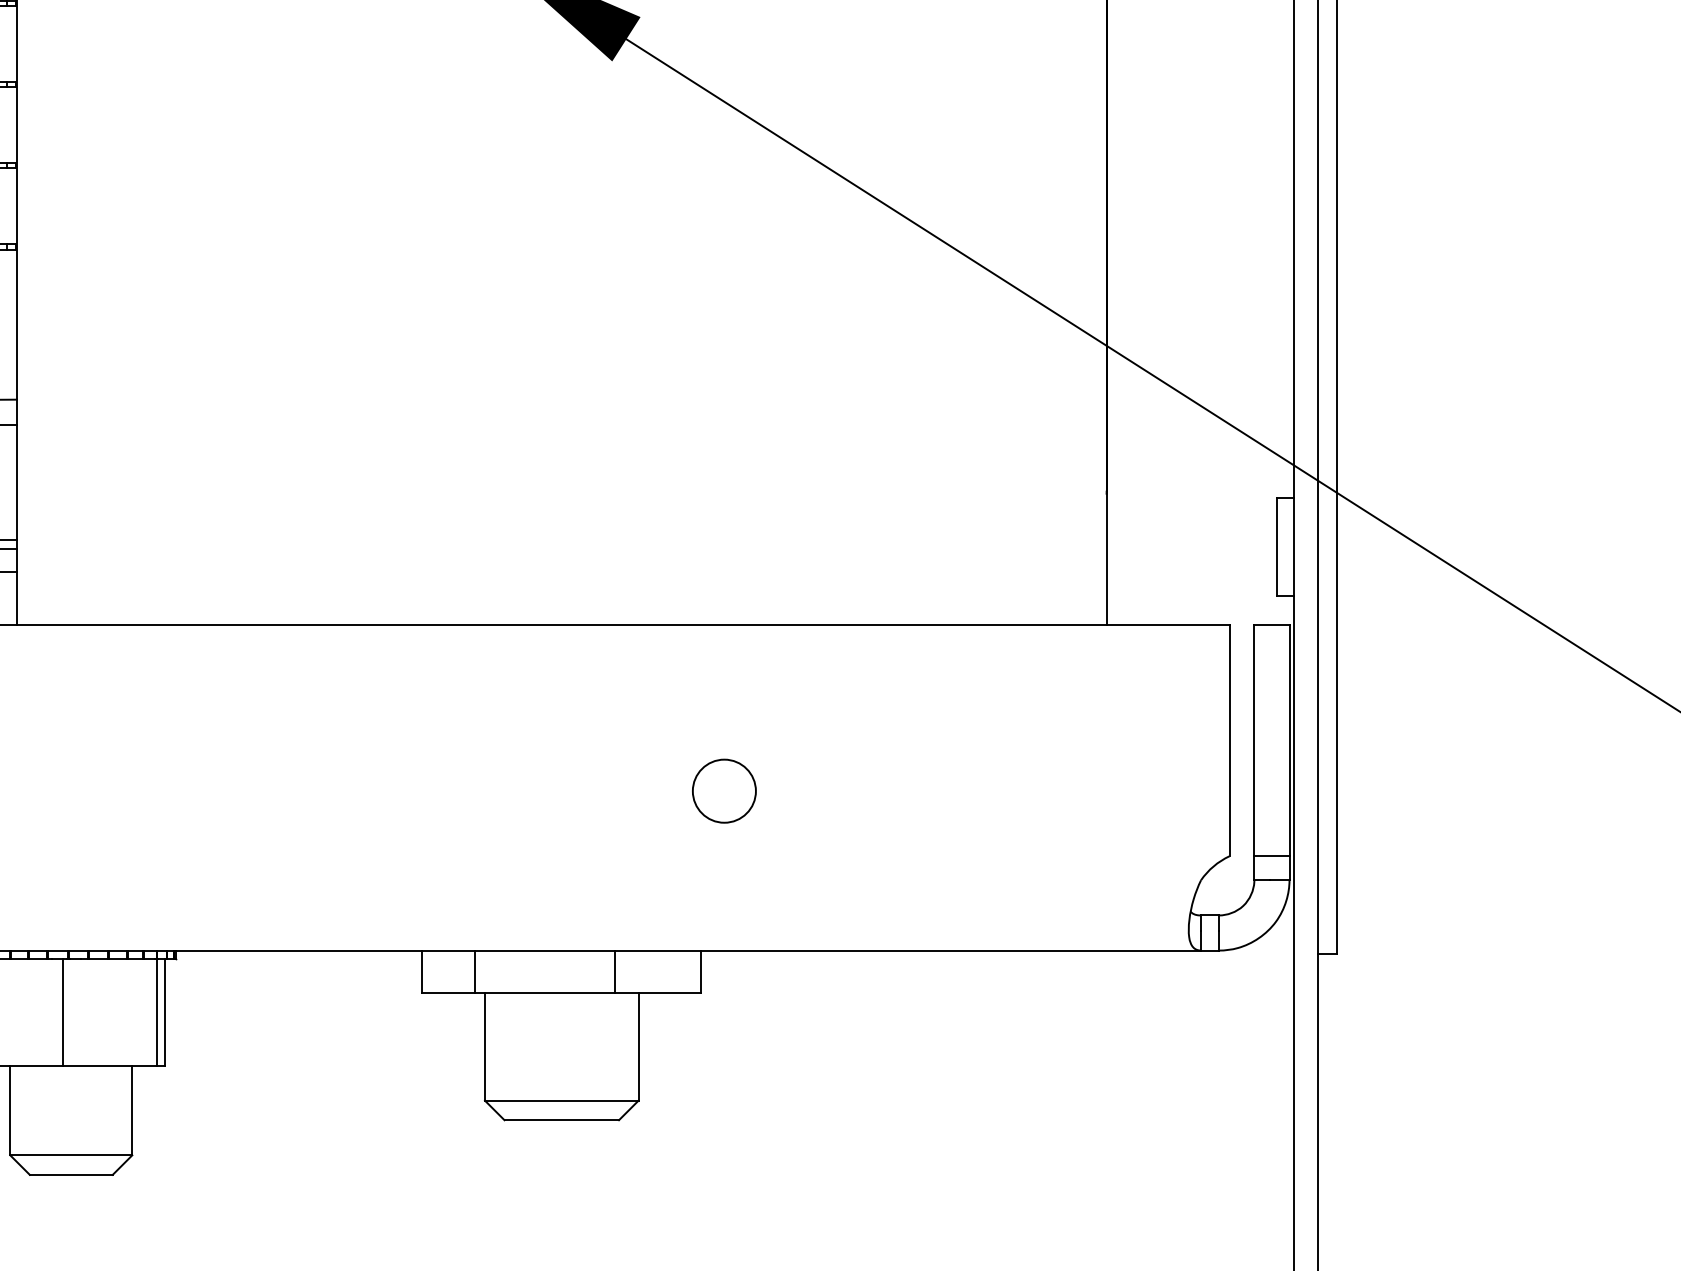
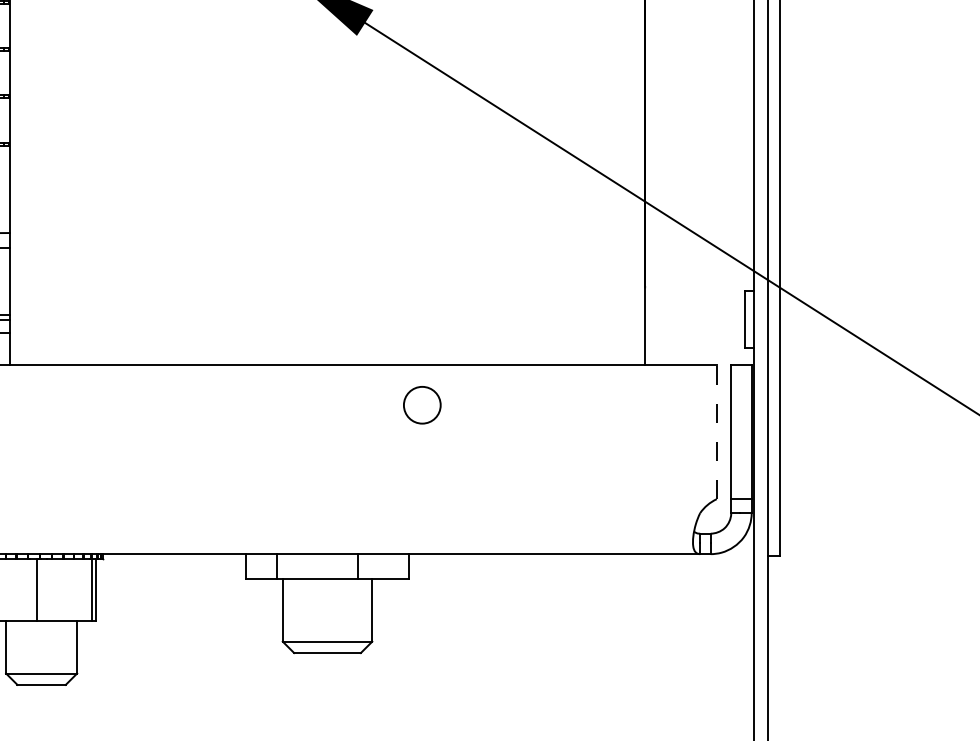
line: (1229, 740) -> (716, 431), solid -> dashed
circle: (724, 791) -> (422, 405), moved

